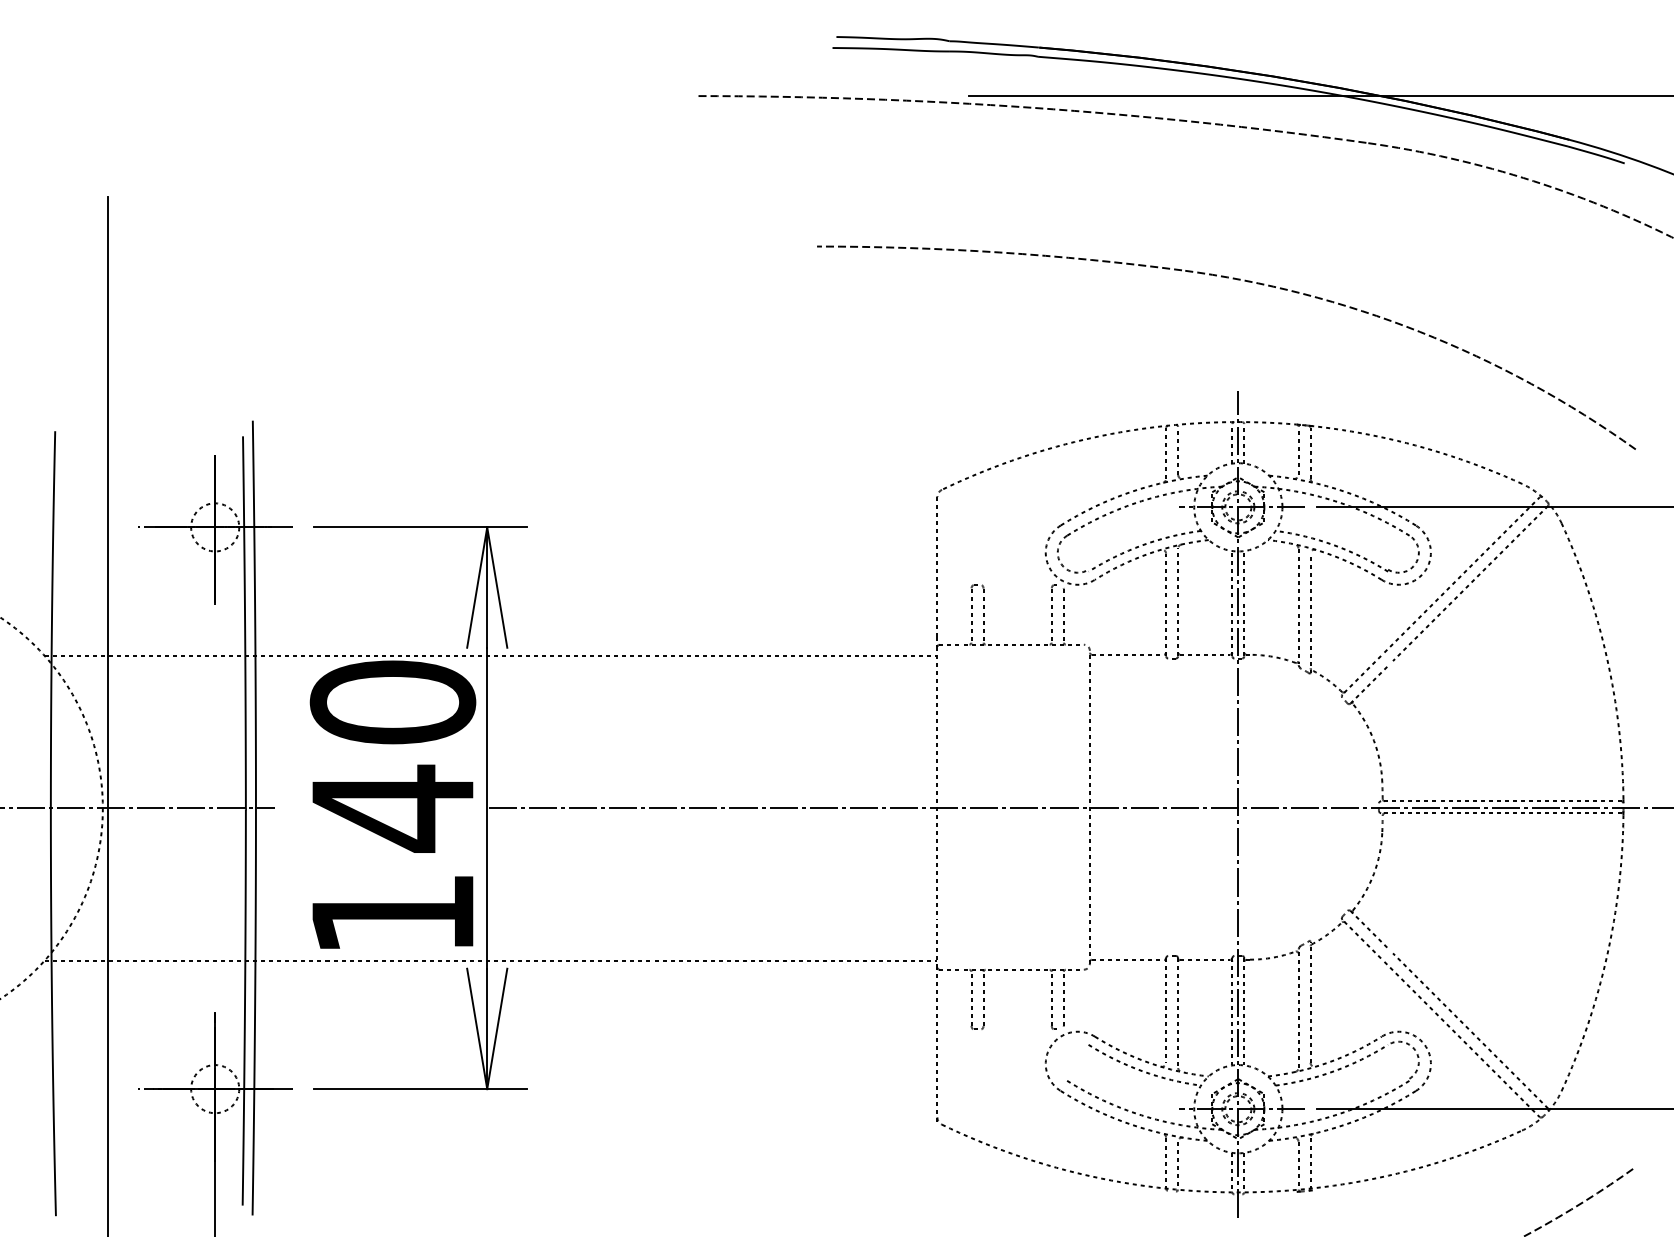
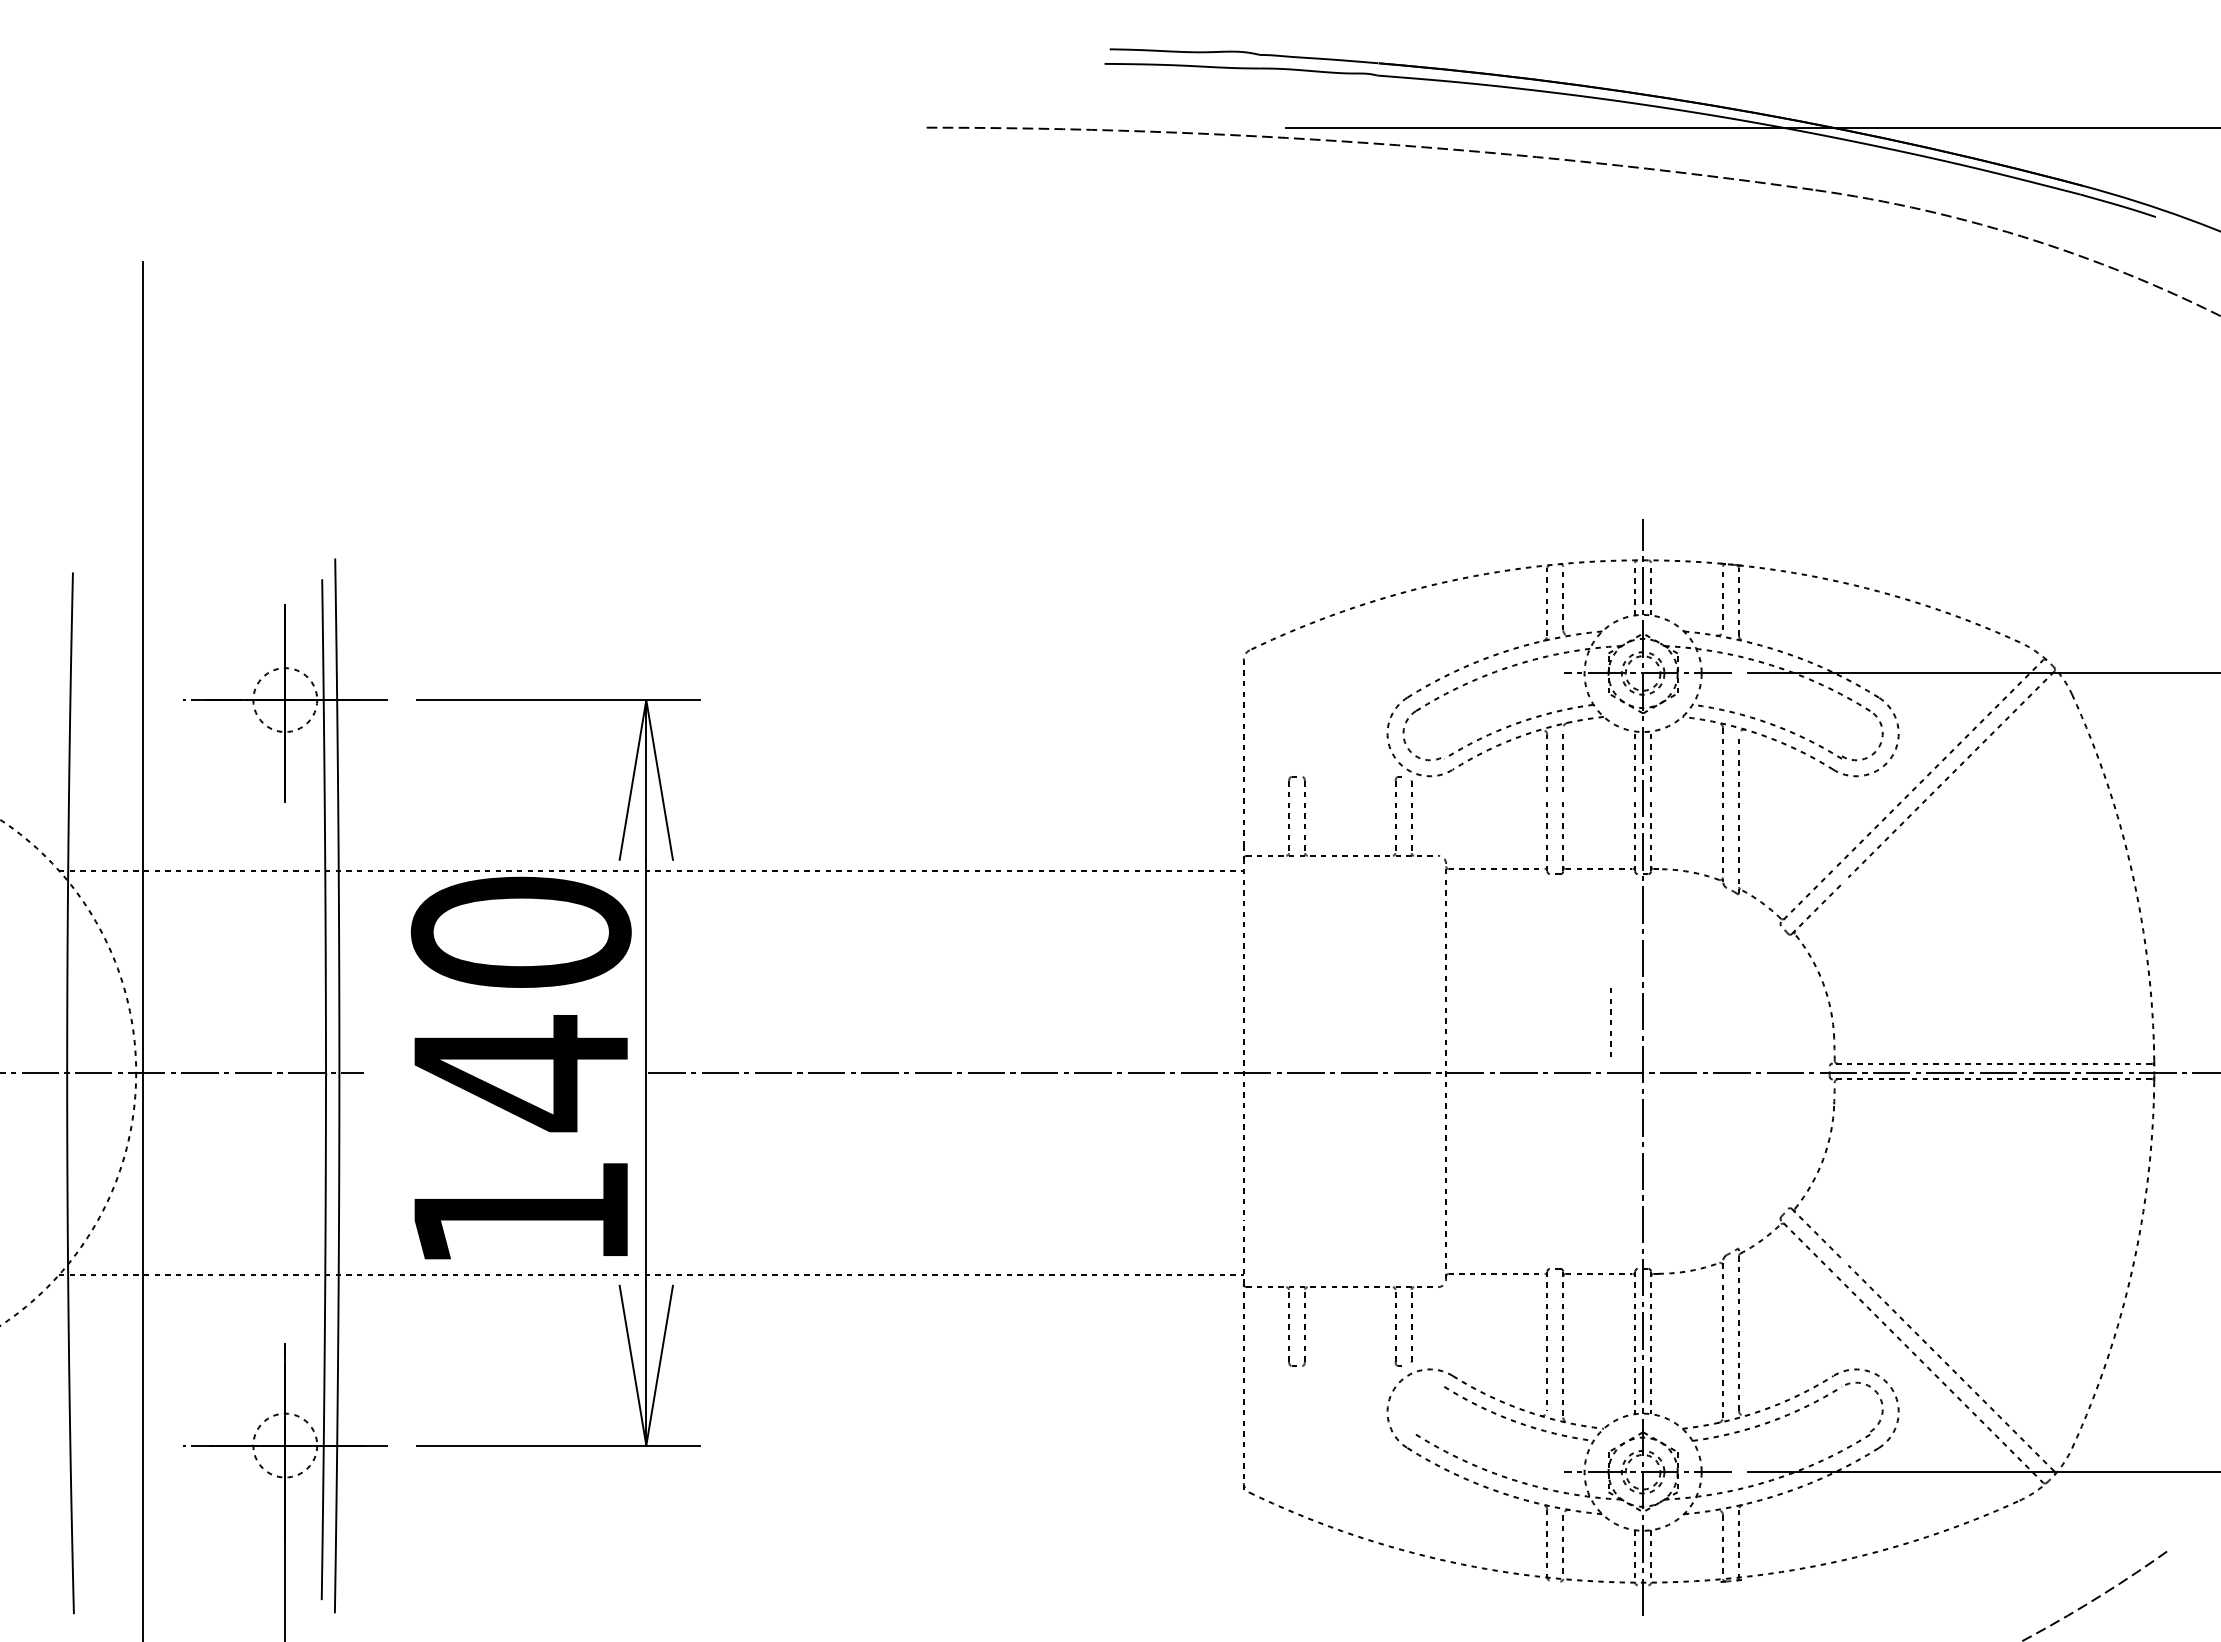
part: (1239, 280) -> (1644, 372), removed
line: (1213, 770) -> (1610, 1022), added

